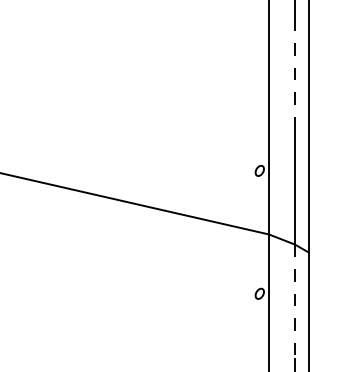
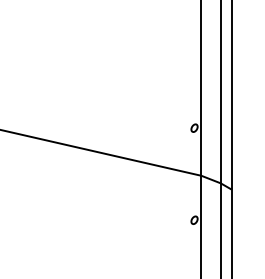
line: (294, 72) -> (220, 54), dashed -> solid
line: (294, 302) -> (220, 226), dashed -> solid

